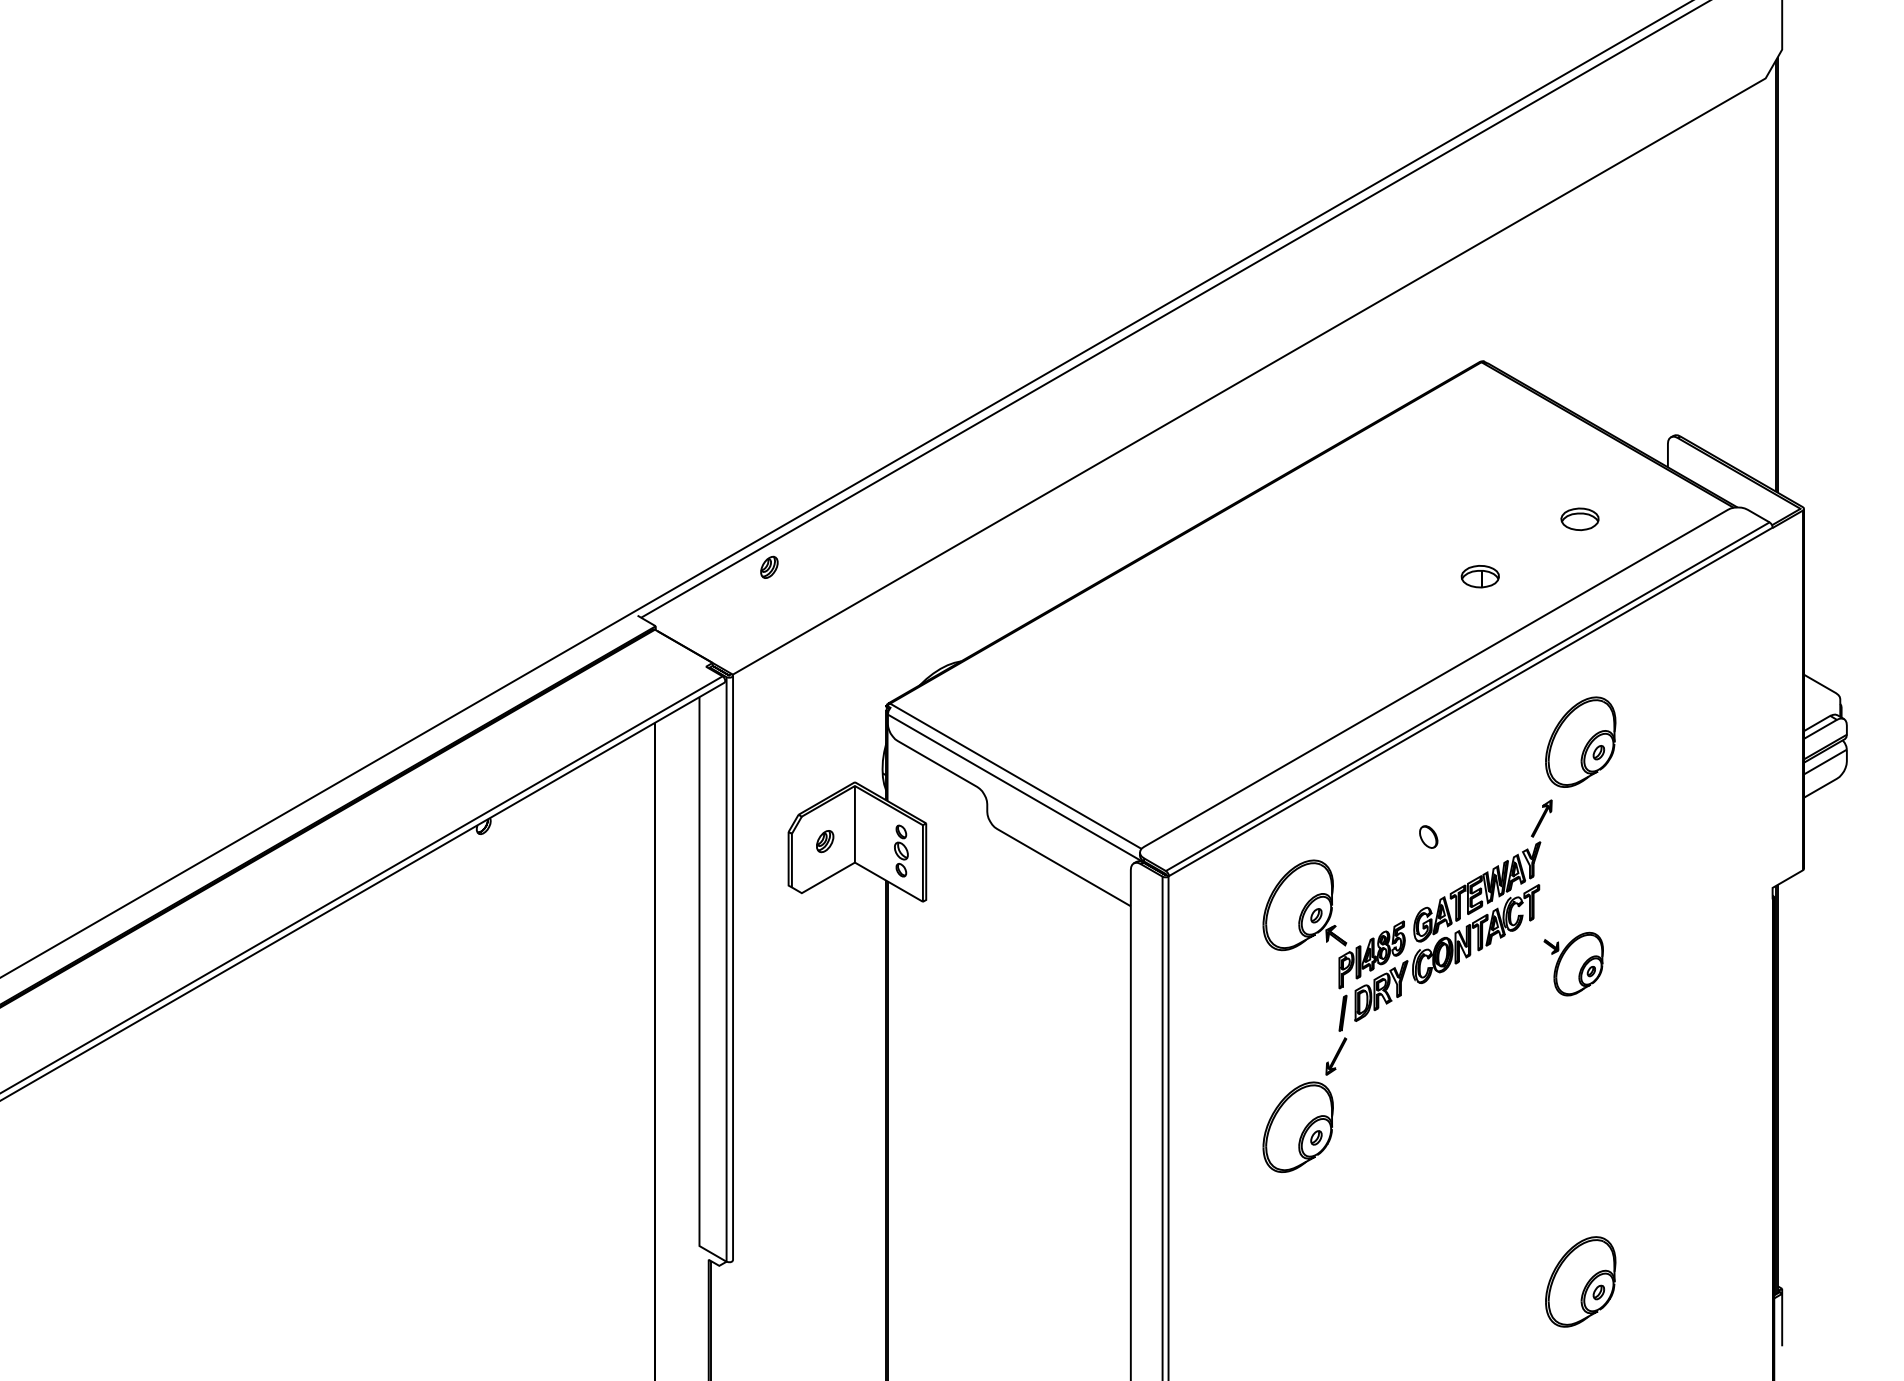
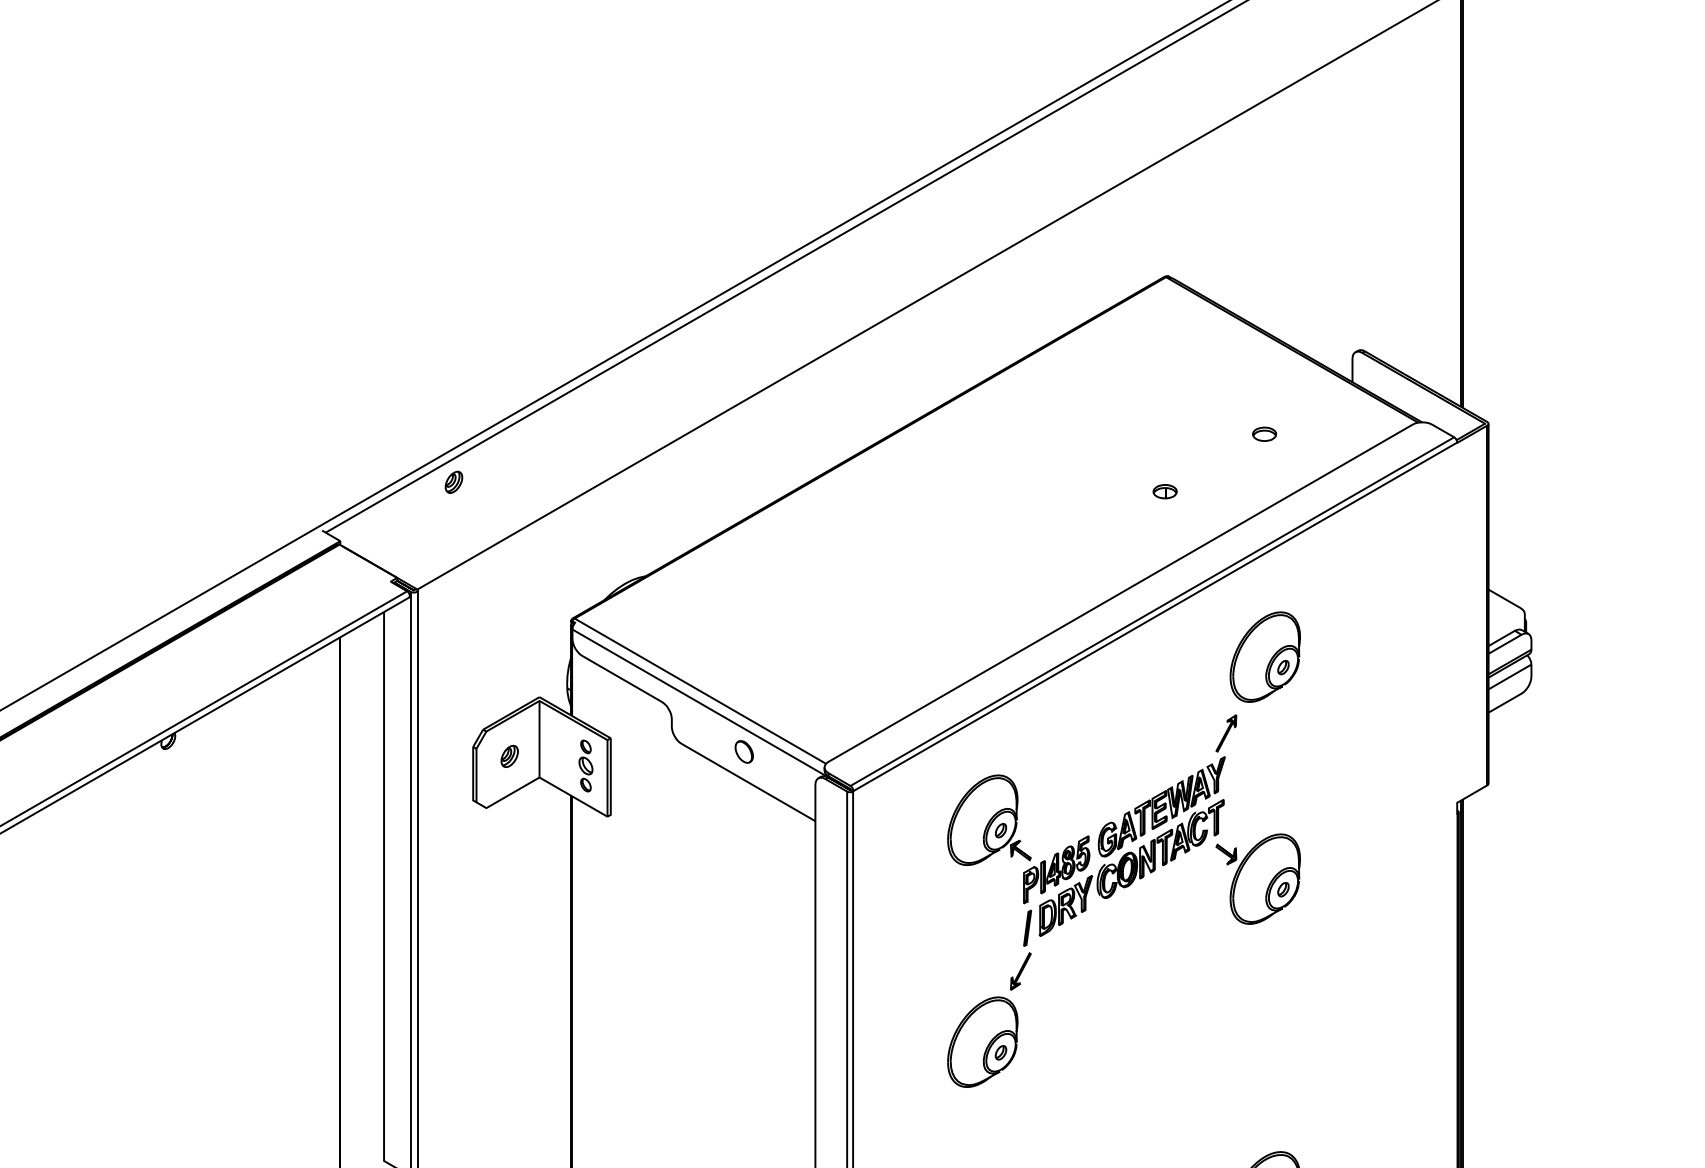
part: (1579, 519) -> (1264, 434), size x0.62
part: (1480, 576) -> (1165, 491), size x0.62
part: (1428, 836) -> (744, 751), moved
part: (1573, 963) -> (1258, 878), size x1.43

